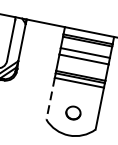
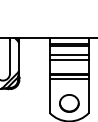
line: (50, 98) -> (49, 95), dashed -> solid
part: (73, 113) -> (69, 103), size x1.67

